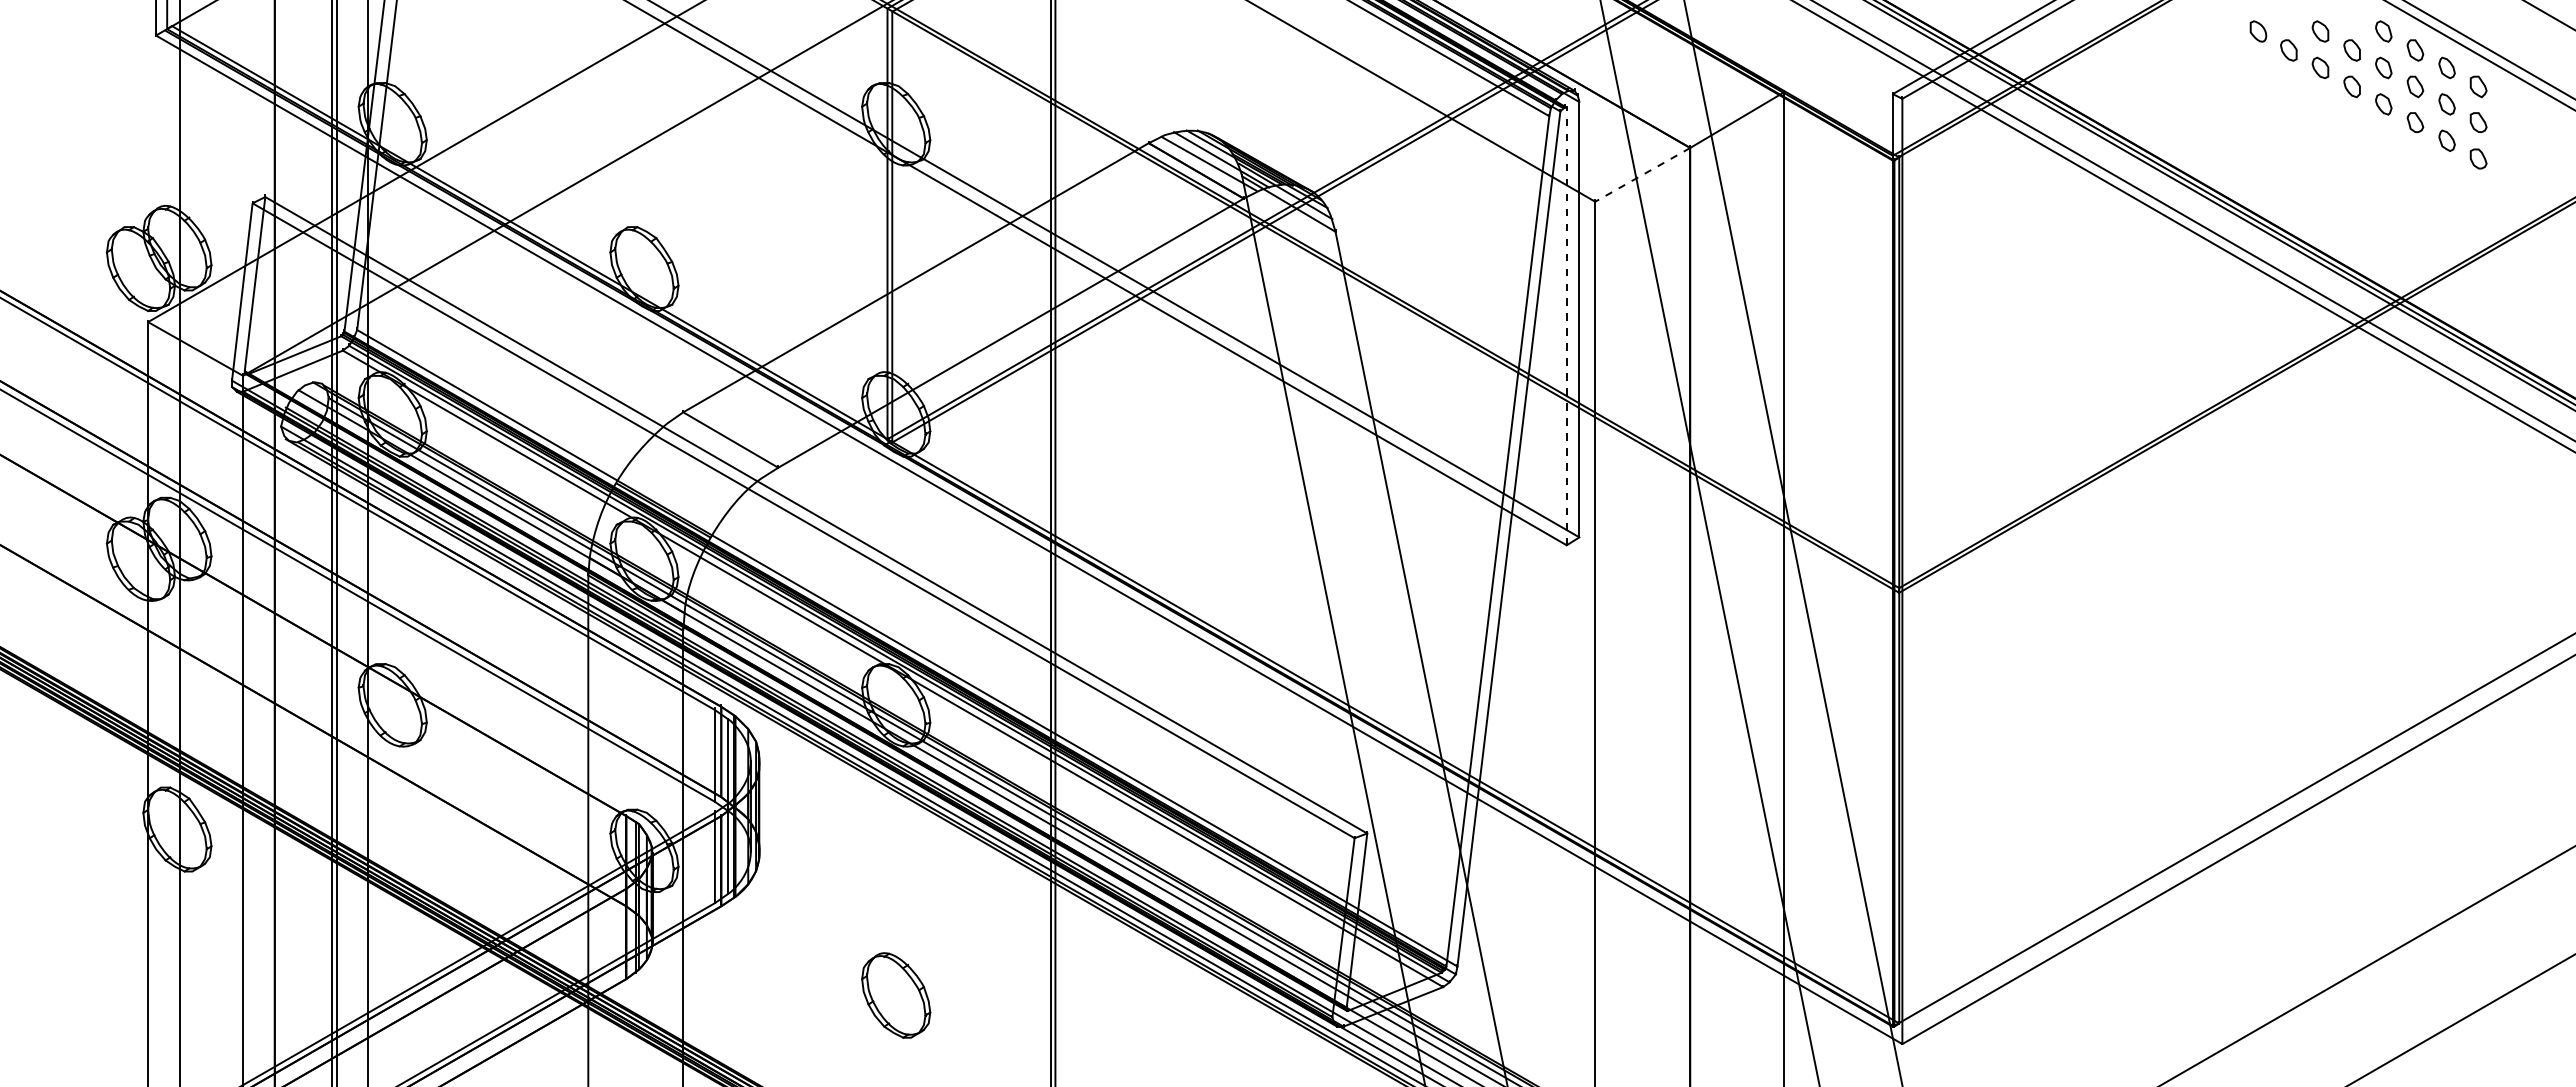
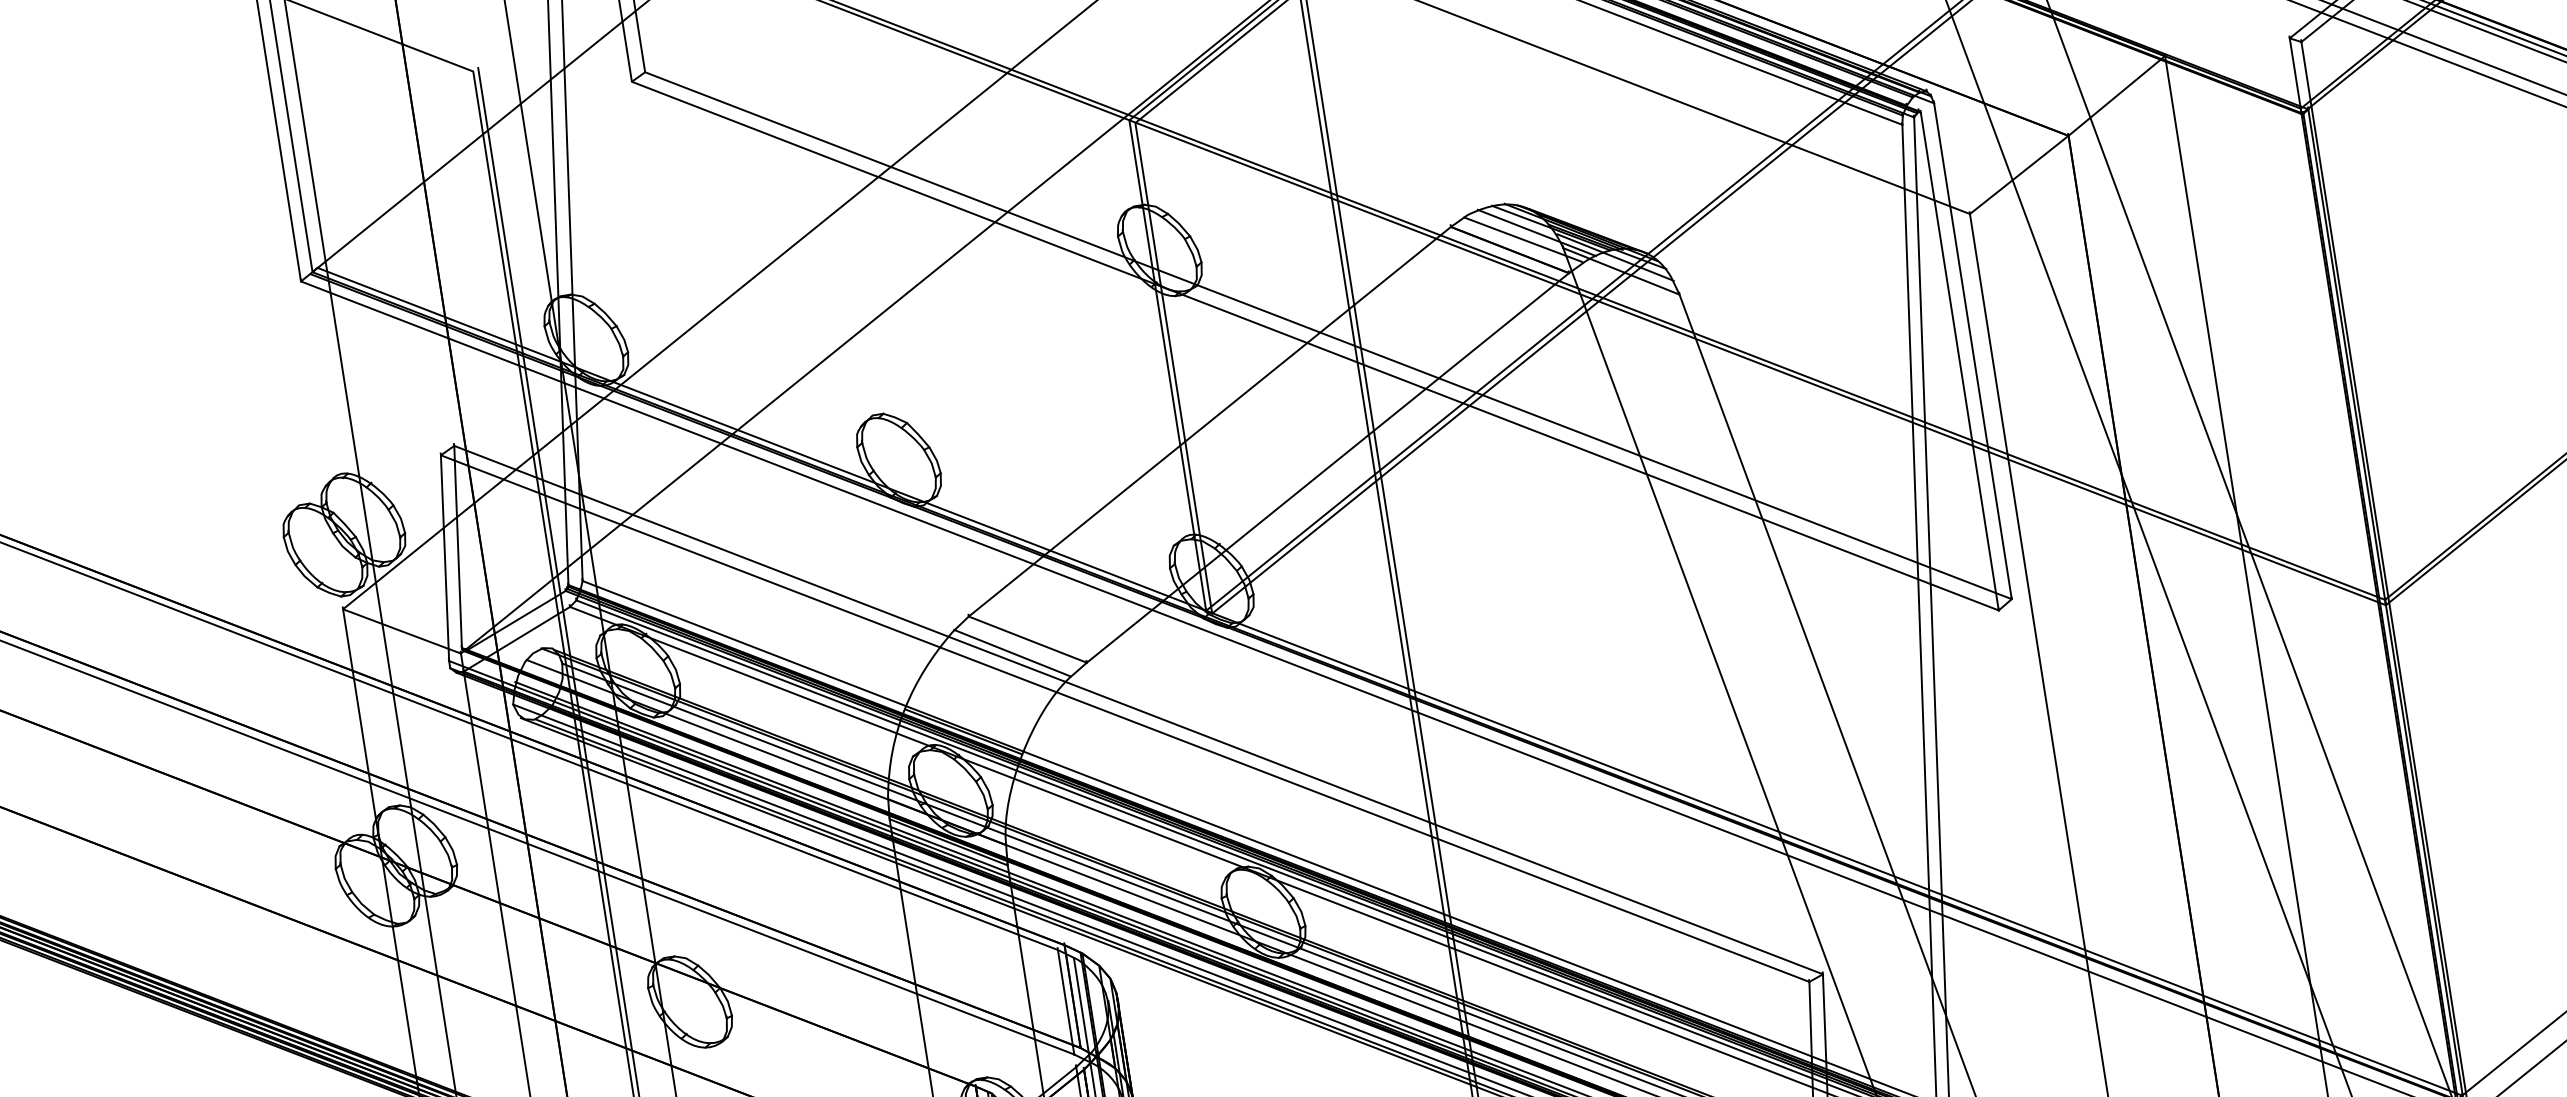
line: (1642, 174) -> (2018, 174), dashed -> solid
line: (1566, 326) -> (1959, 361), dashed -> solid
line: (715, 449) -> (1012, 653), added

